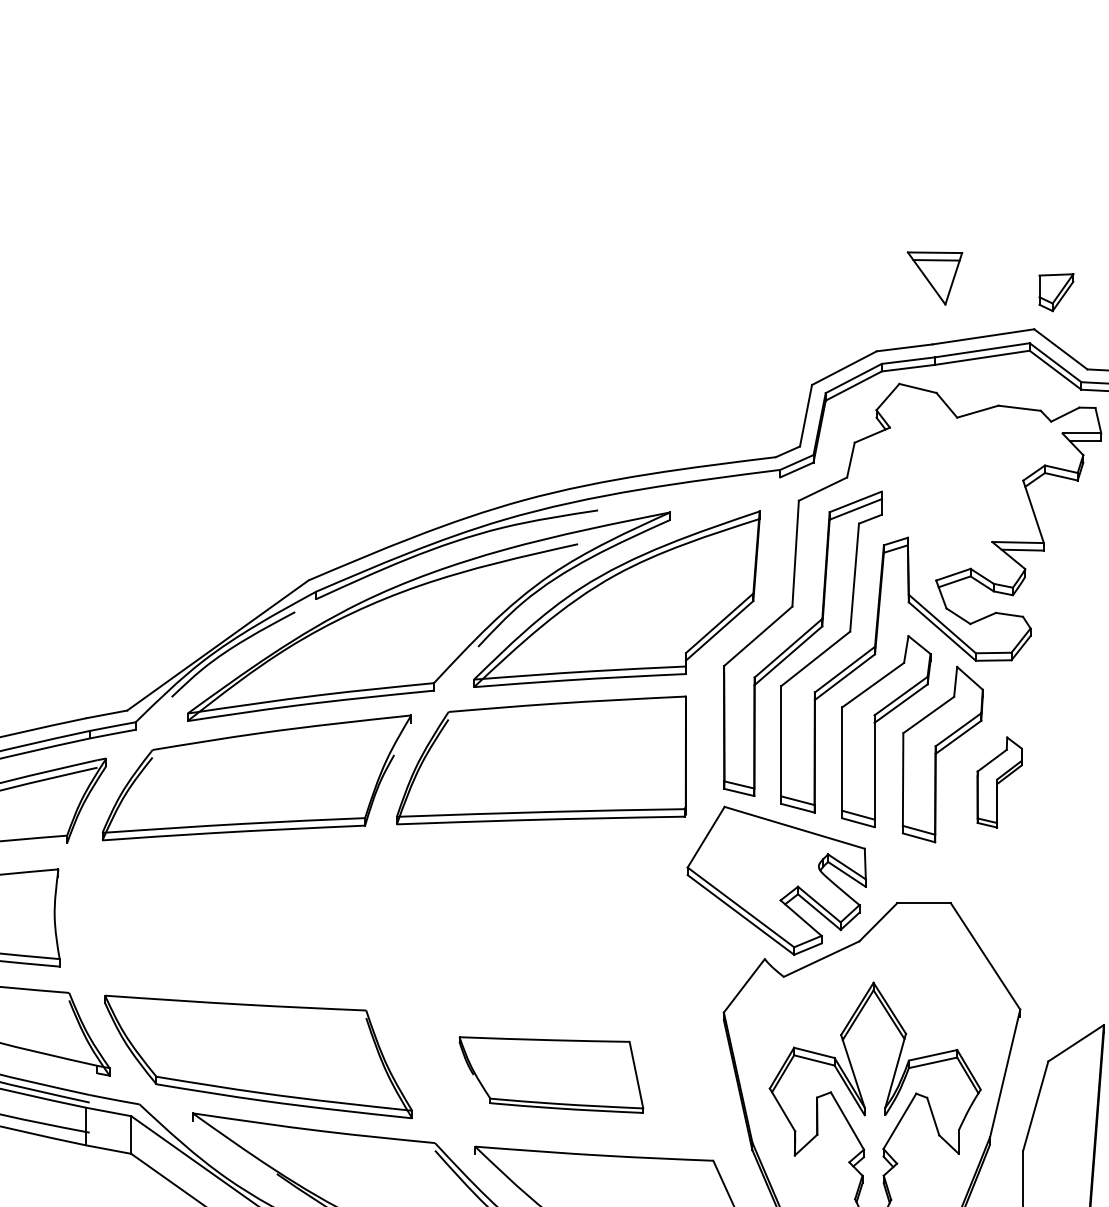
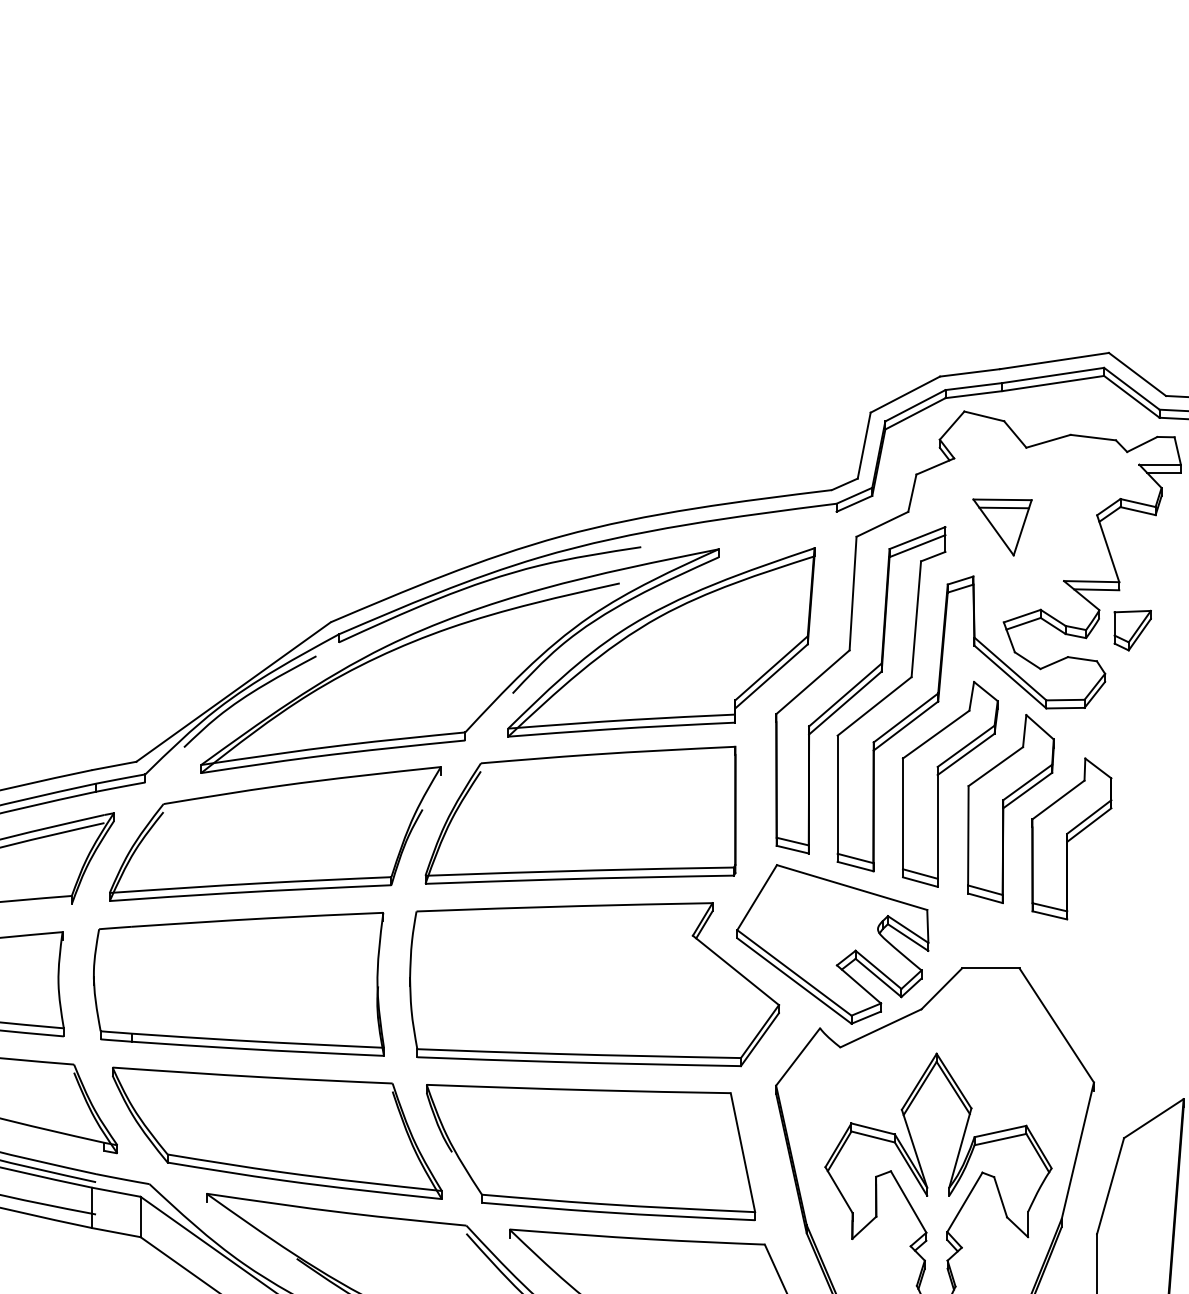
part: (934, 278) -> (1002, 527), moved
part: (1056, 292) -> (1132, 630), moved
part: (999, 782) -> (1071, 838), size x1.67
part: (222, 918) -> (238, 984), added
part: (554, 918) -> (594, 984), added
part: (551, 1074) -> (591, 1152), size x1.67

